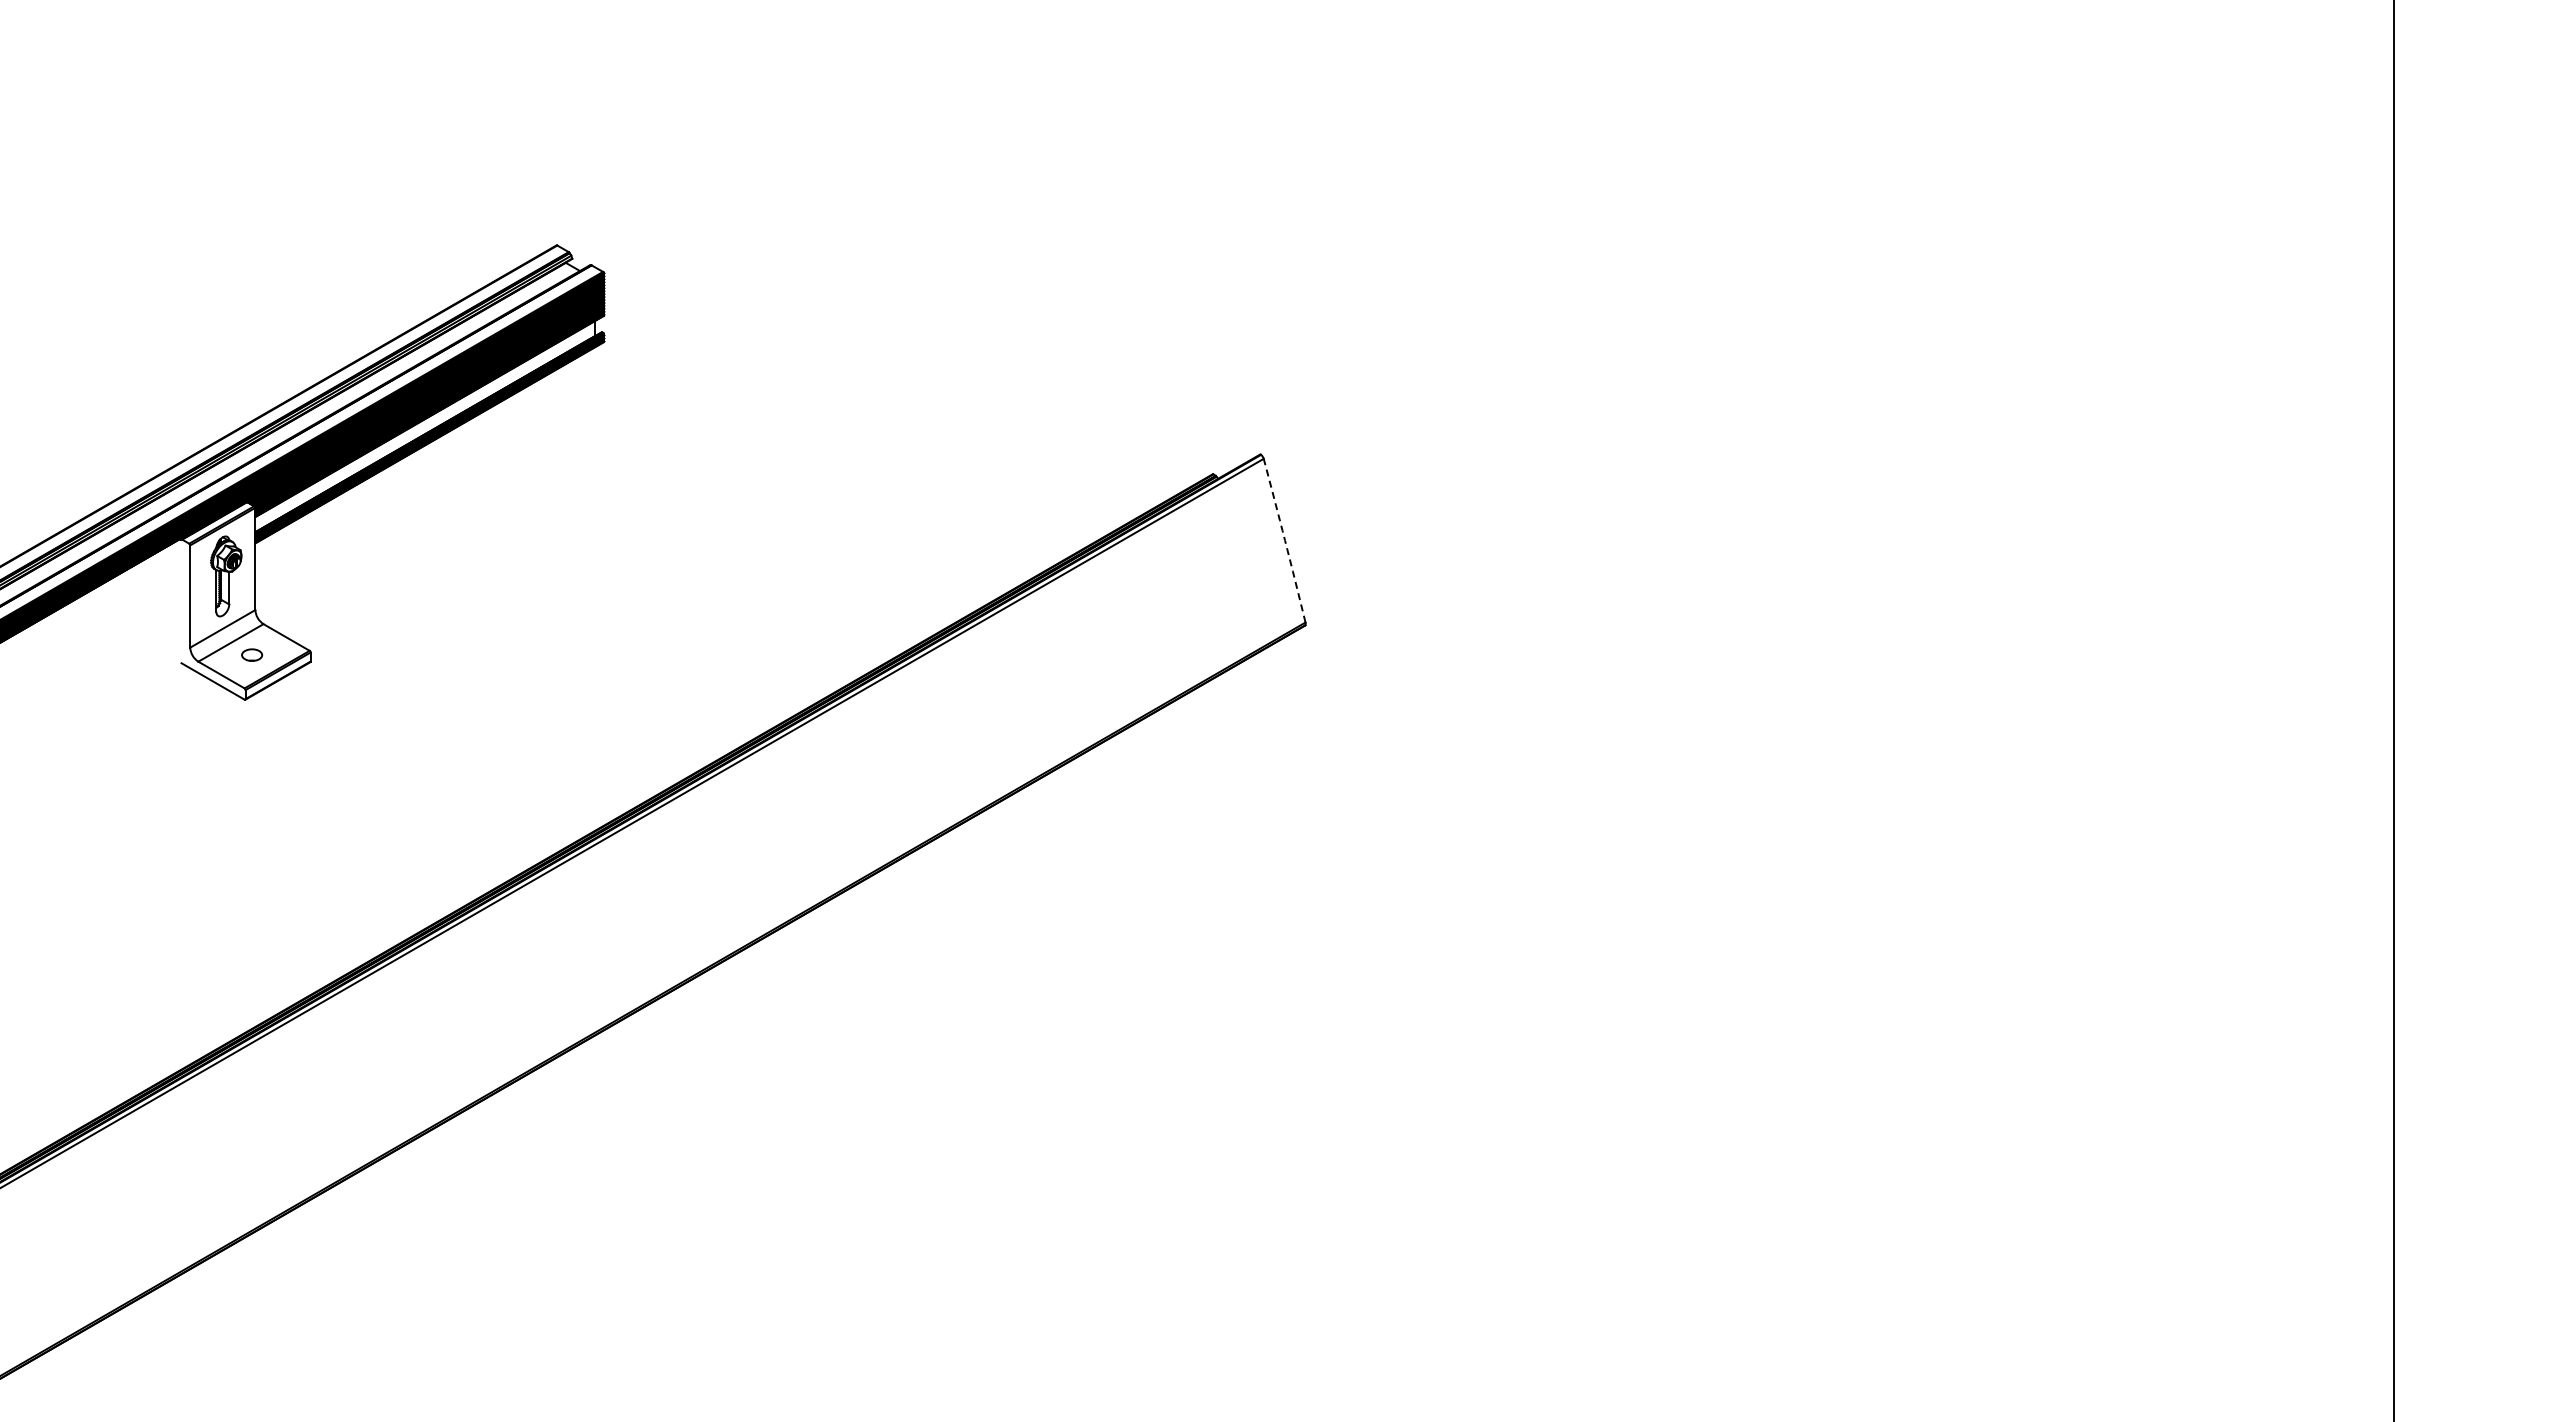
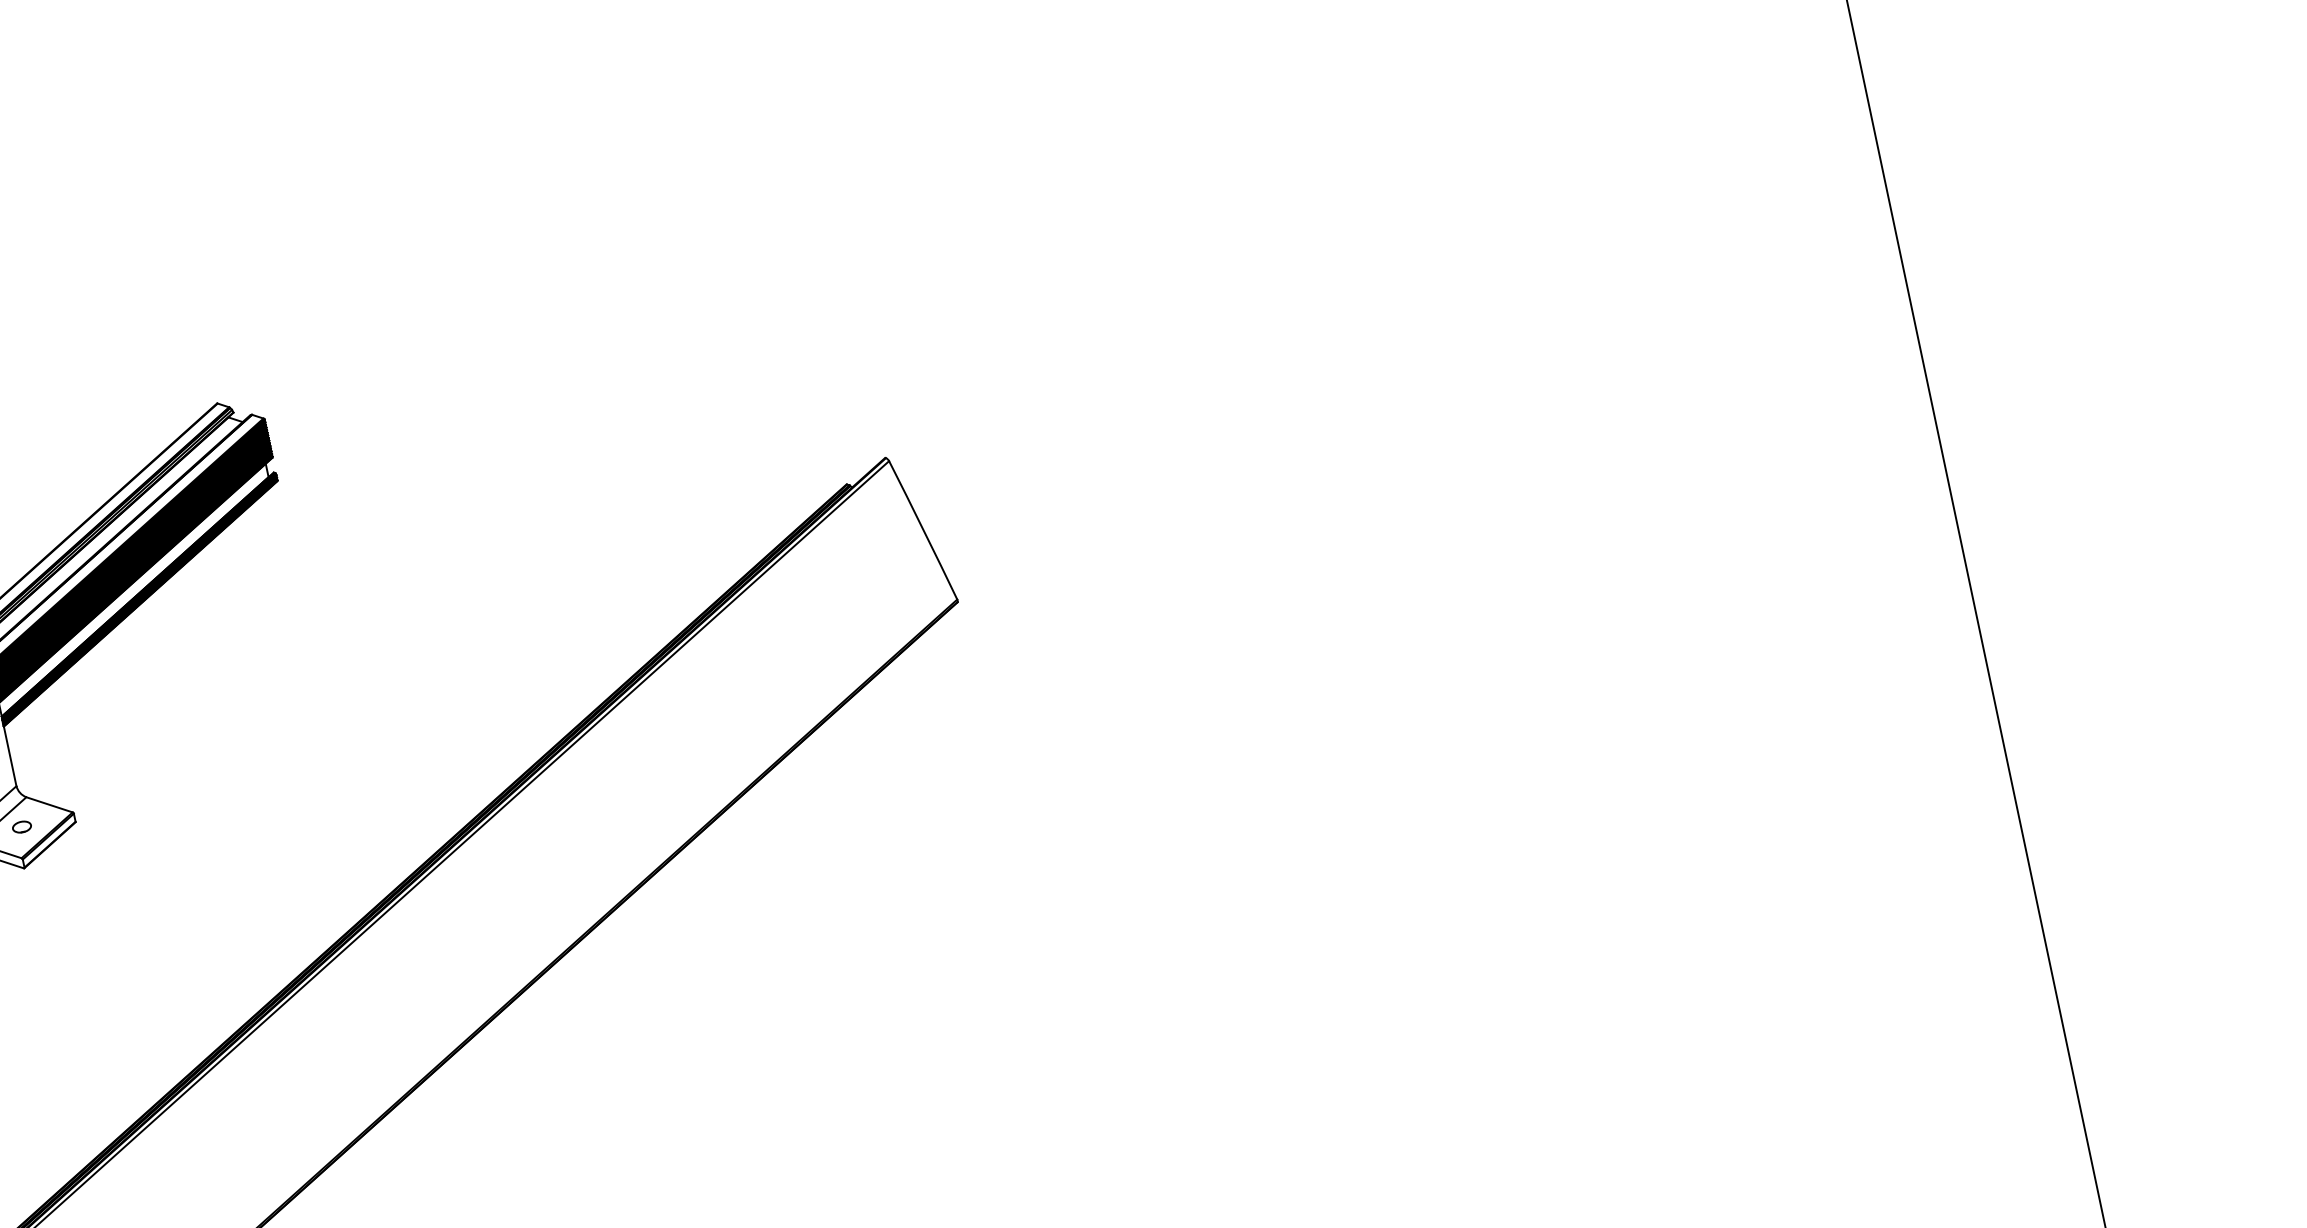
arc: (1285, 540) -> (923, 530), dashed -> solid

